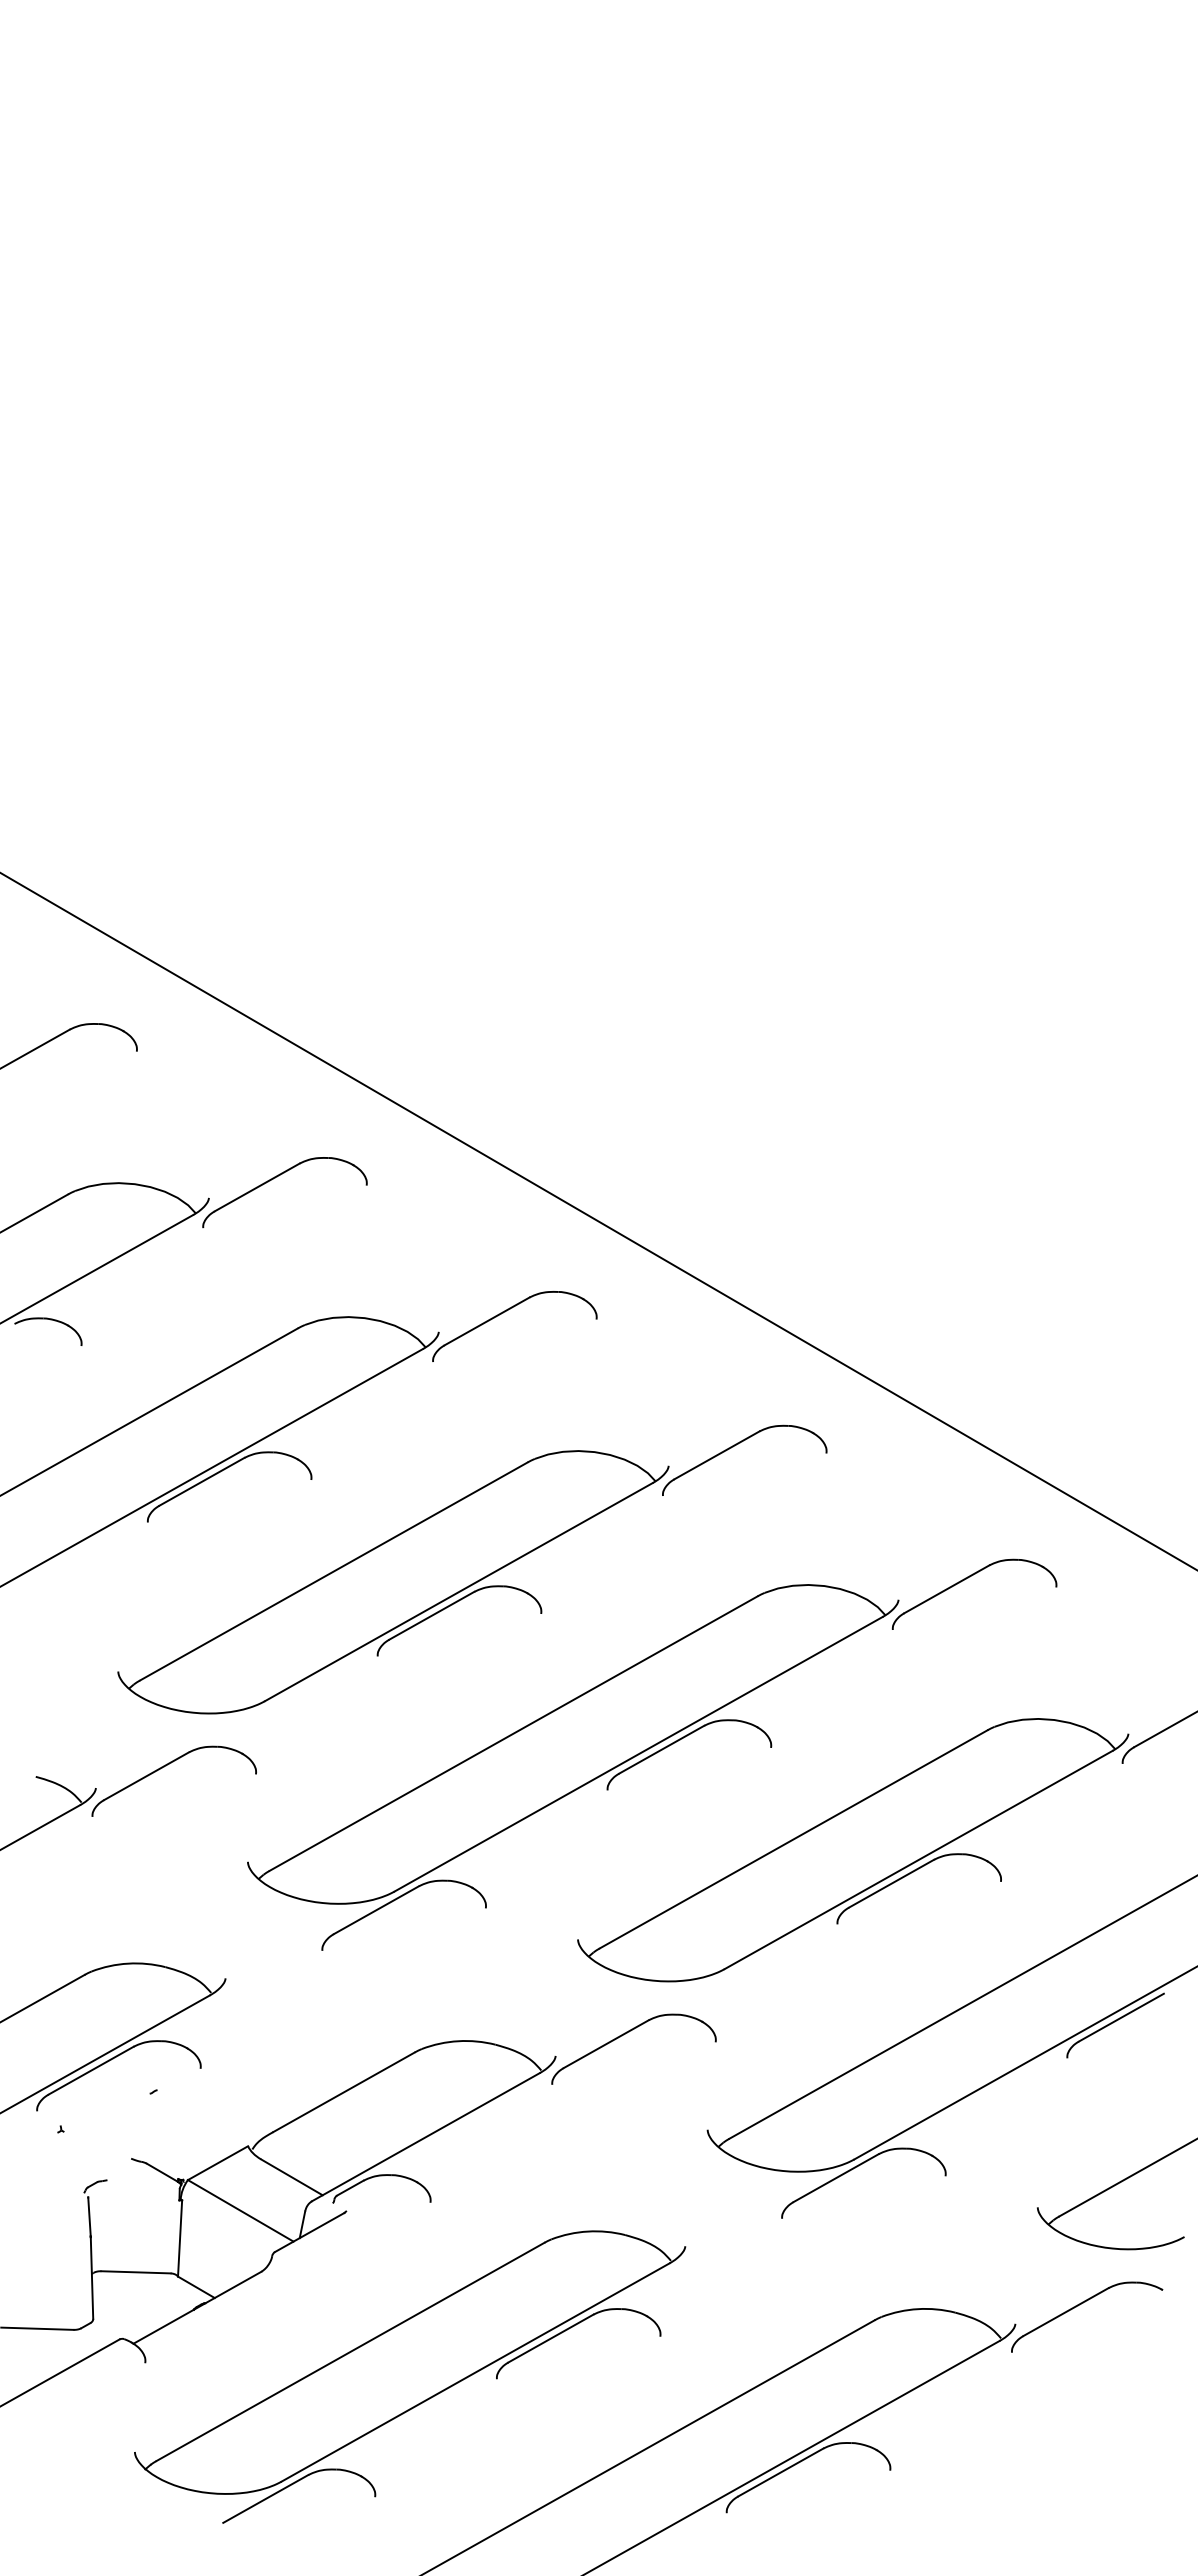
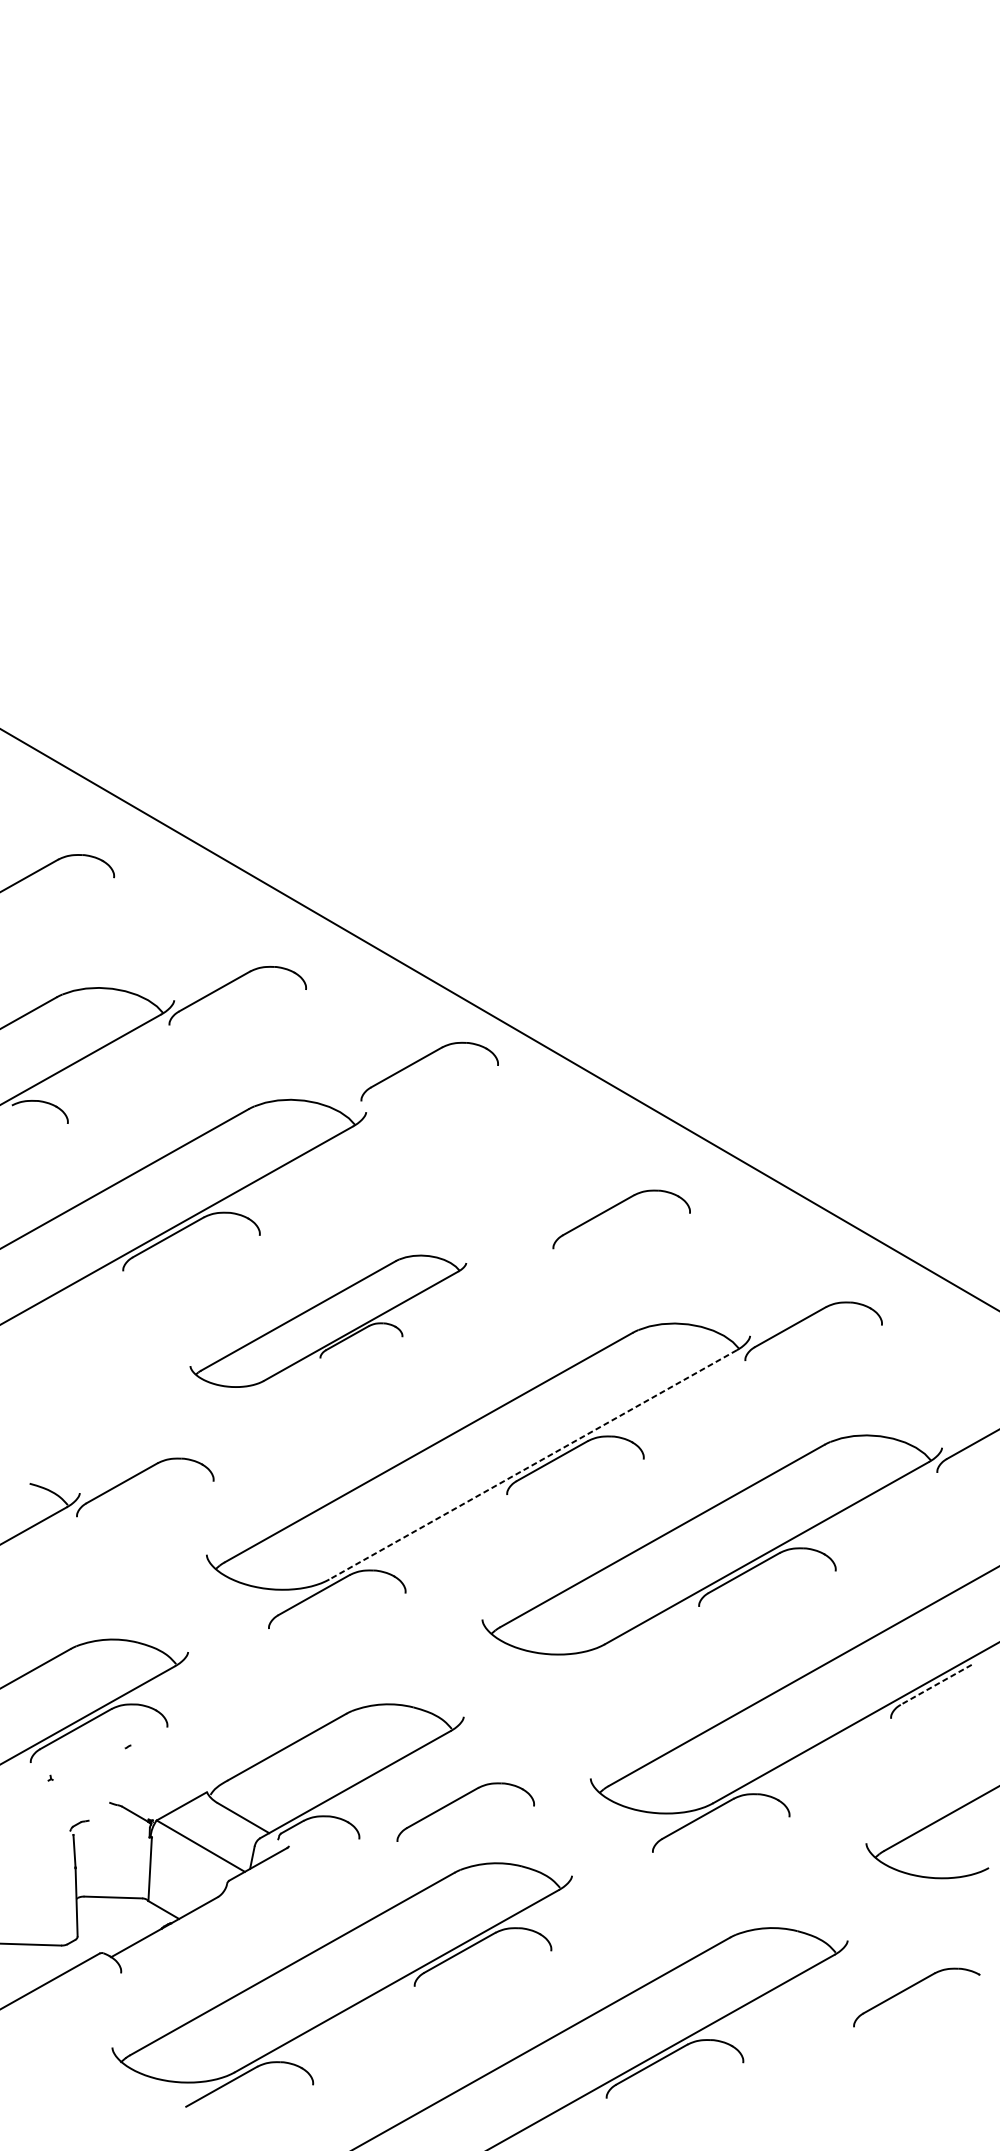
part: (505, 1312) -> (421, 1060), moved
part: (393, 1582) -> (328, 1321), size x0.6
line: (638, 1754) -> (532, 1465), solid -> dashed
line: (1121, 2017) -> (936, 1684), solid -> dashed
part: (625, 2034) -> (458, 1799), moved
part: (1081, 2304) -> (912, 1987), moved

